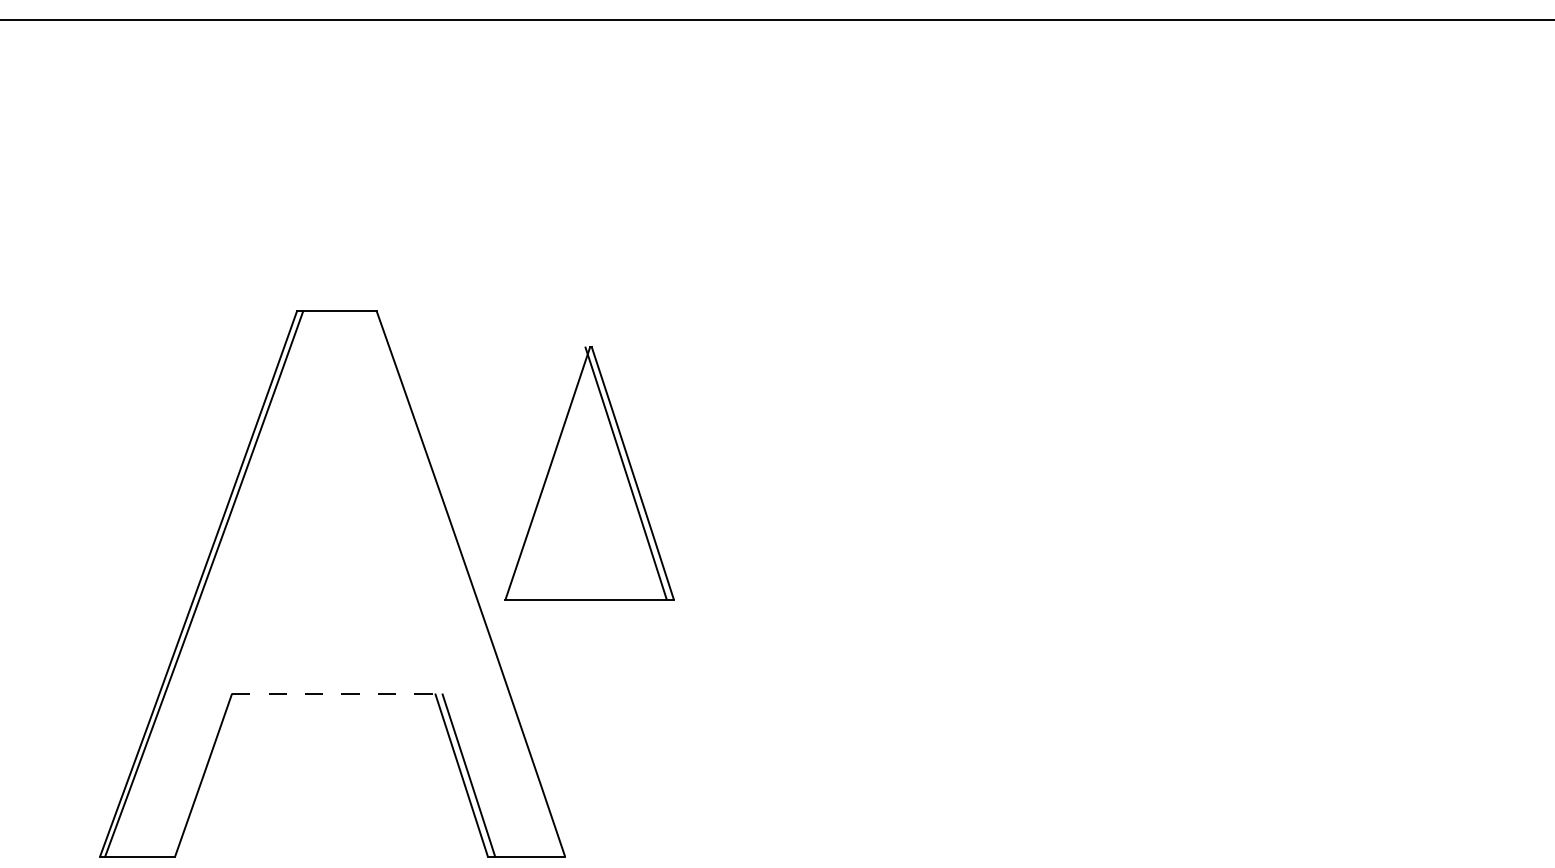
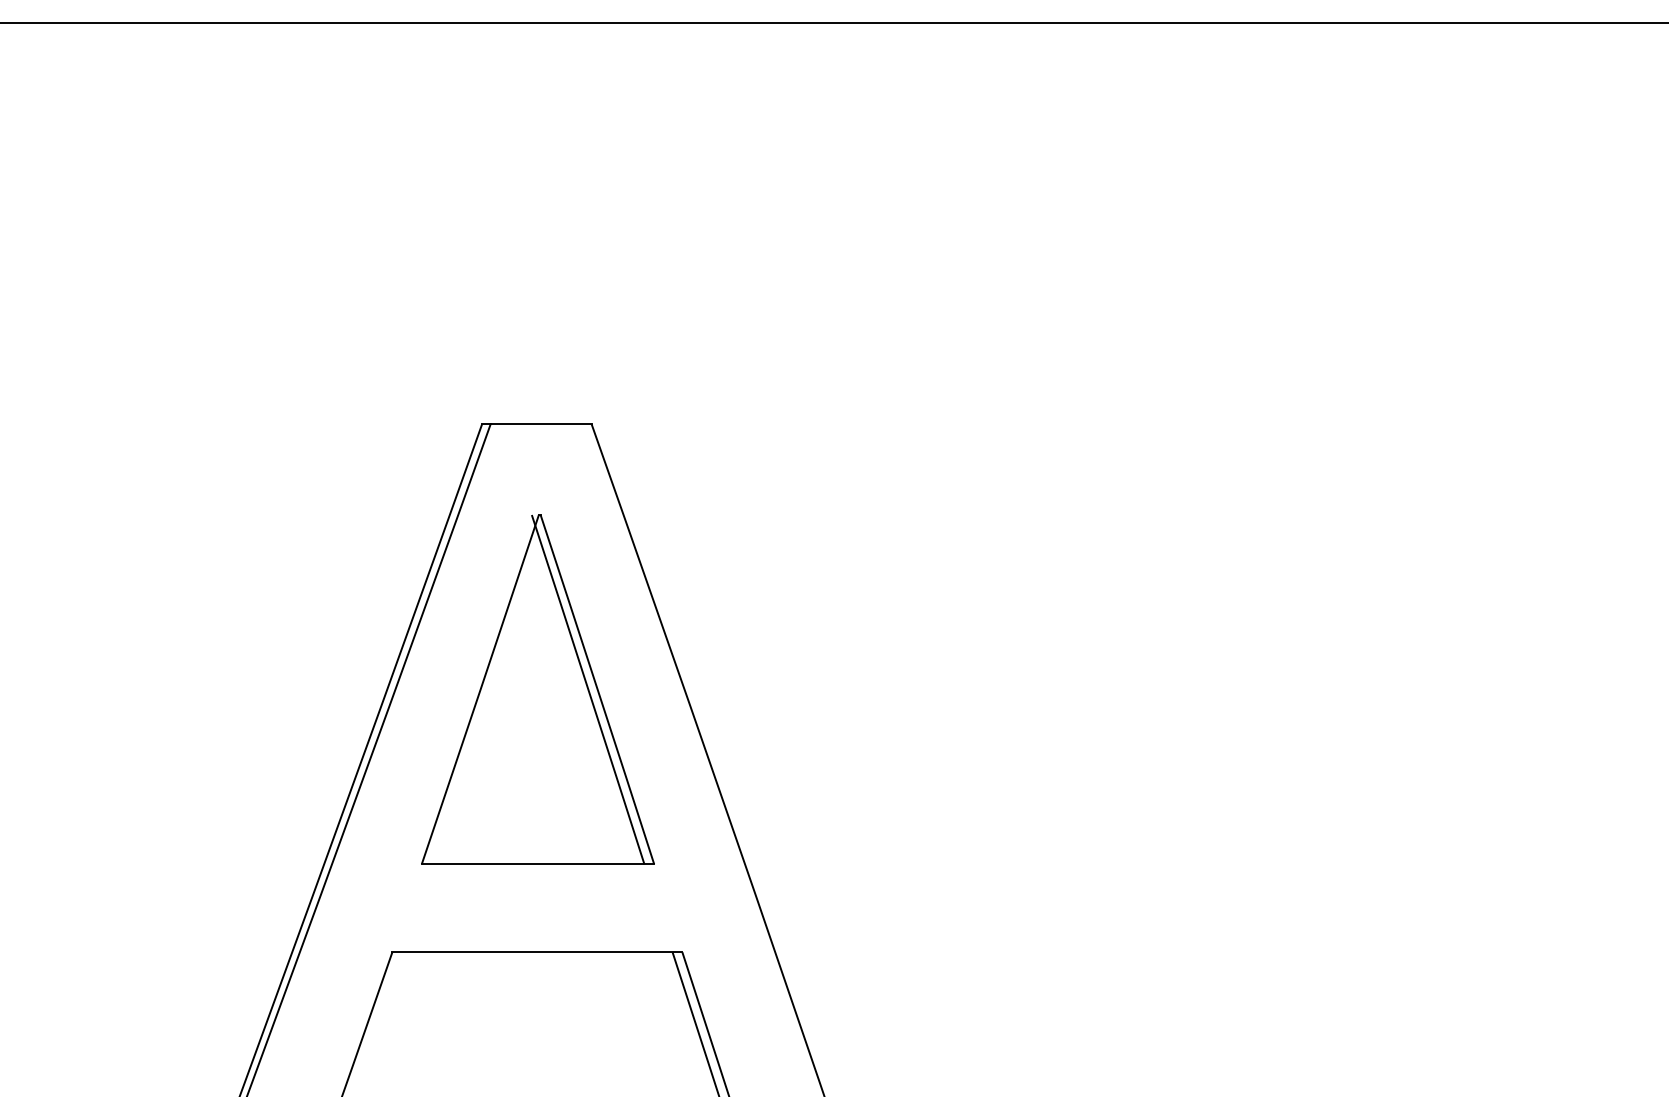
part: (589, 473) -> (537, 690), moved
line: (337, 693) -> (537, 952), dashed -> solid

